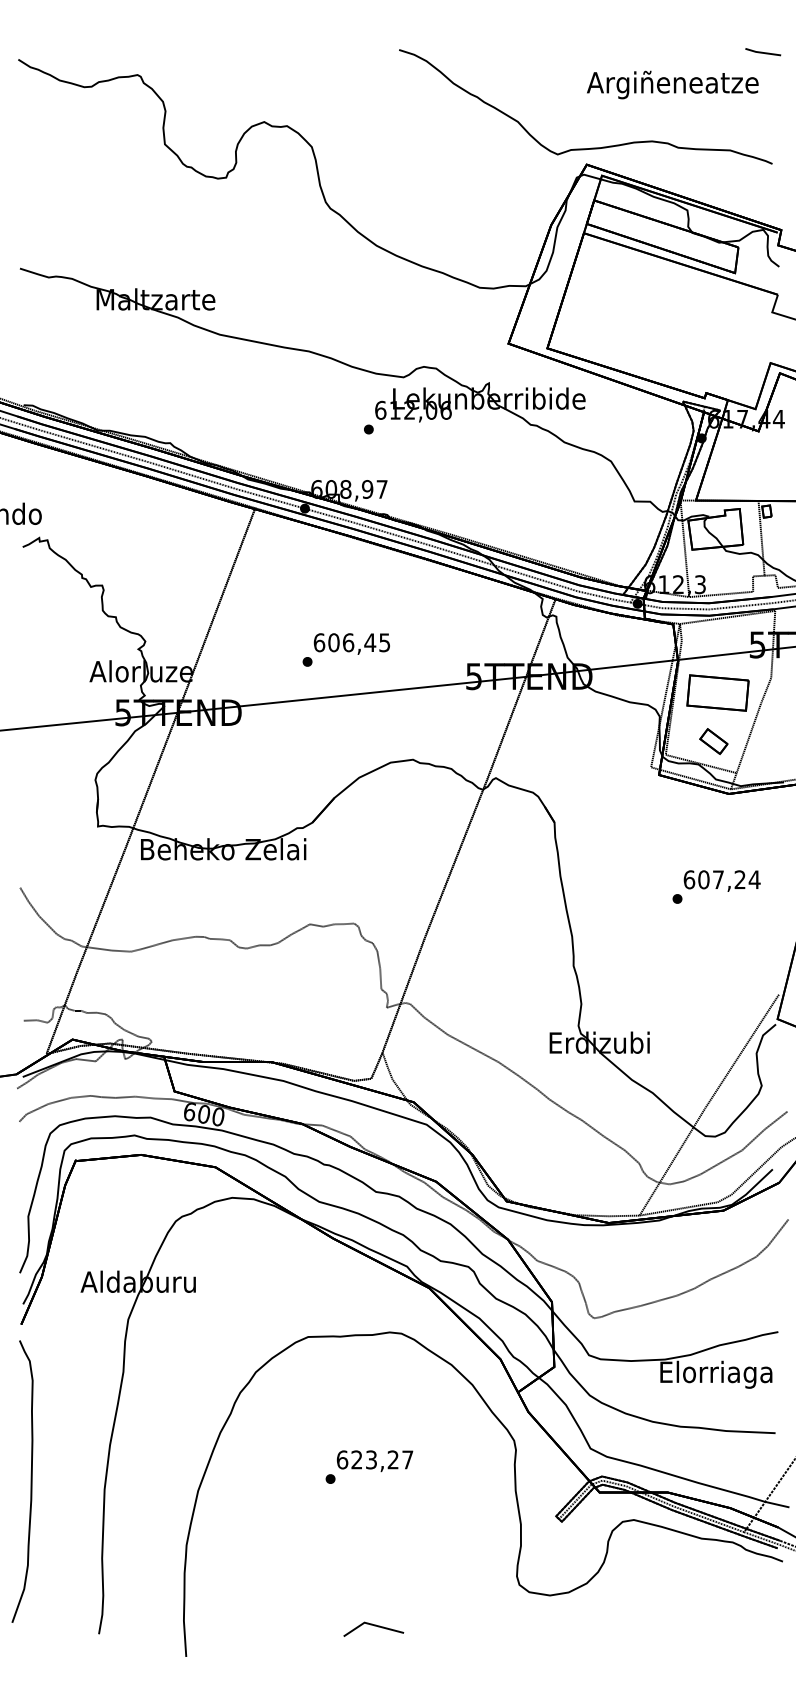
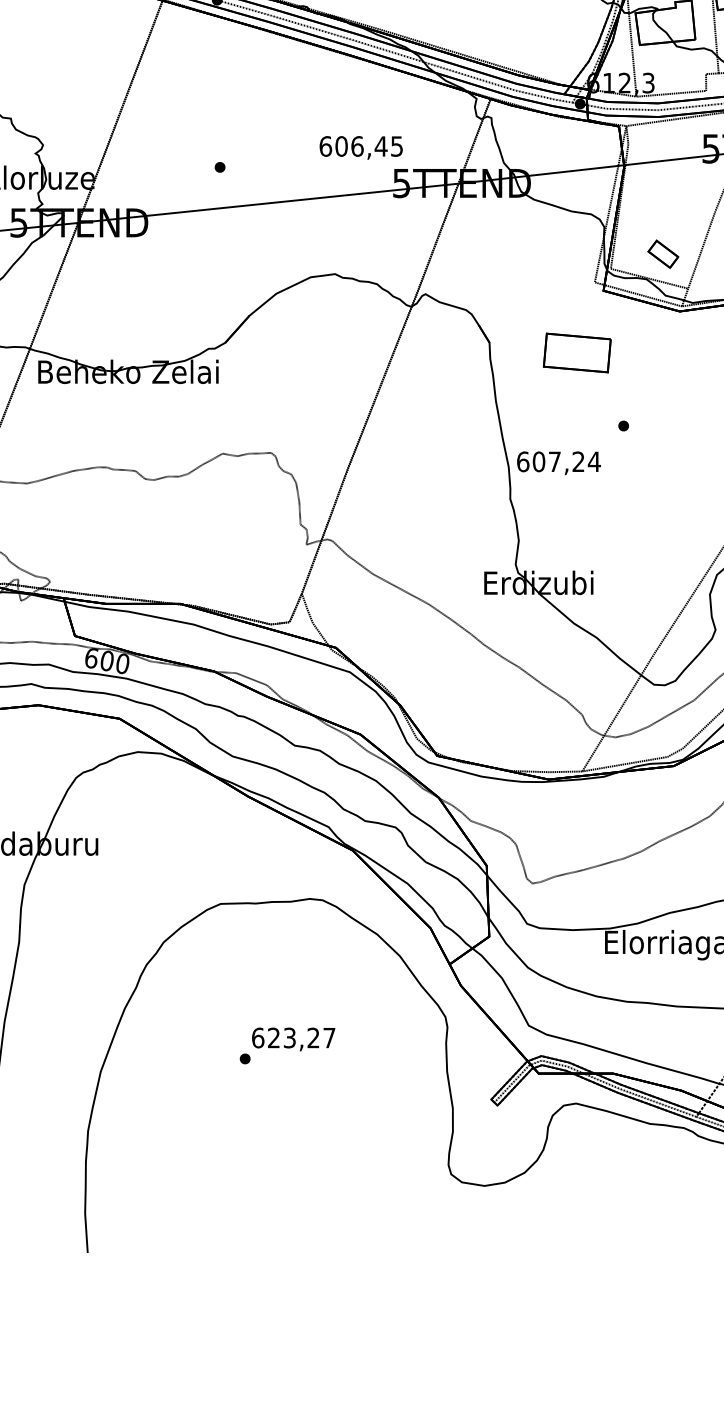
text: (351, 643) -> (360, 147), moved
part: (717, 692) -> (576, 352), moved
text: (721, 880) -> (558, 462), moved
line: (374, 1626) -> (293, 1219), removed

